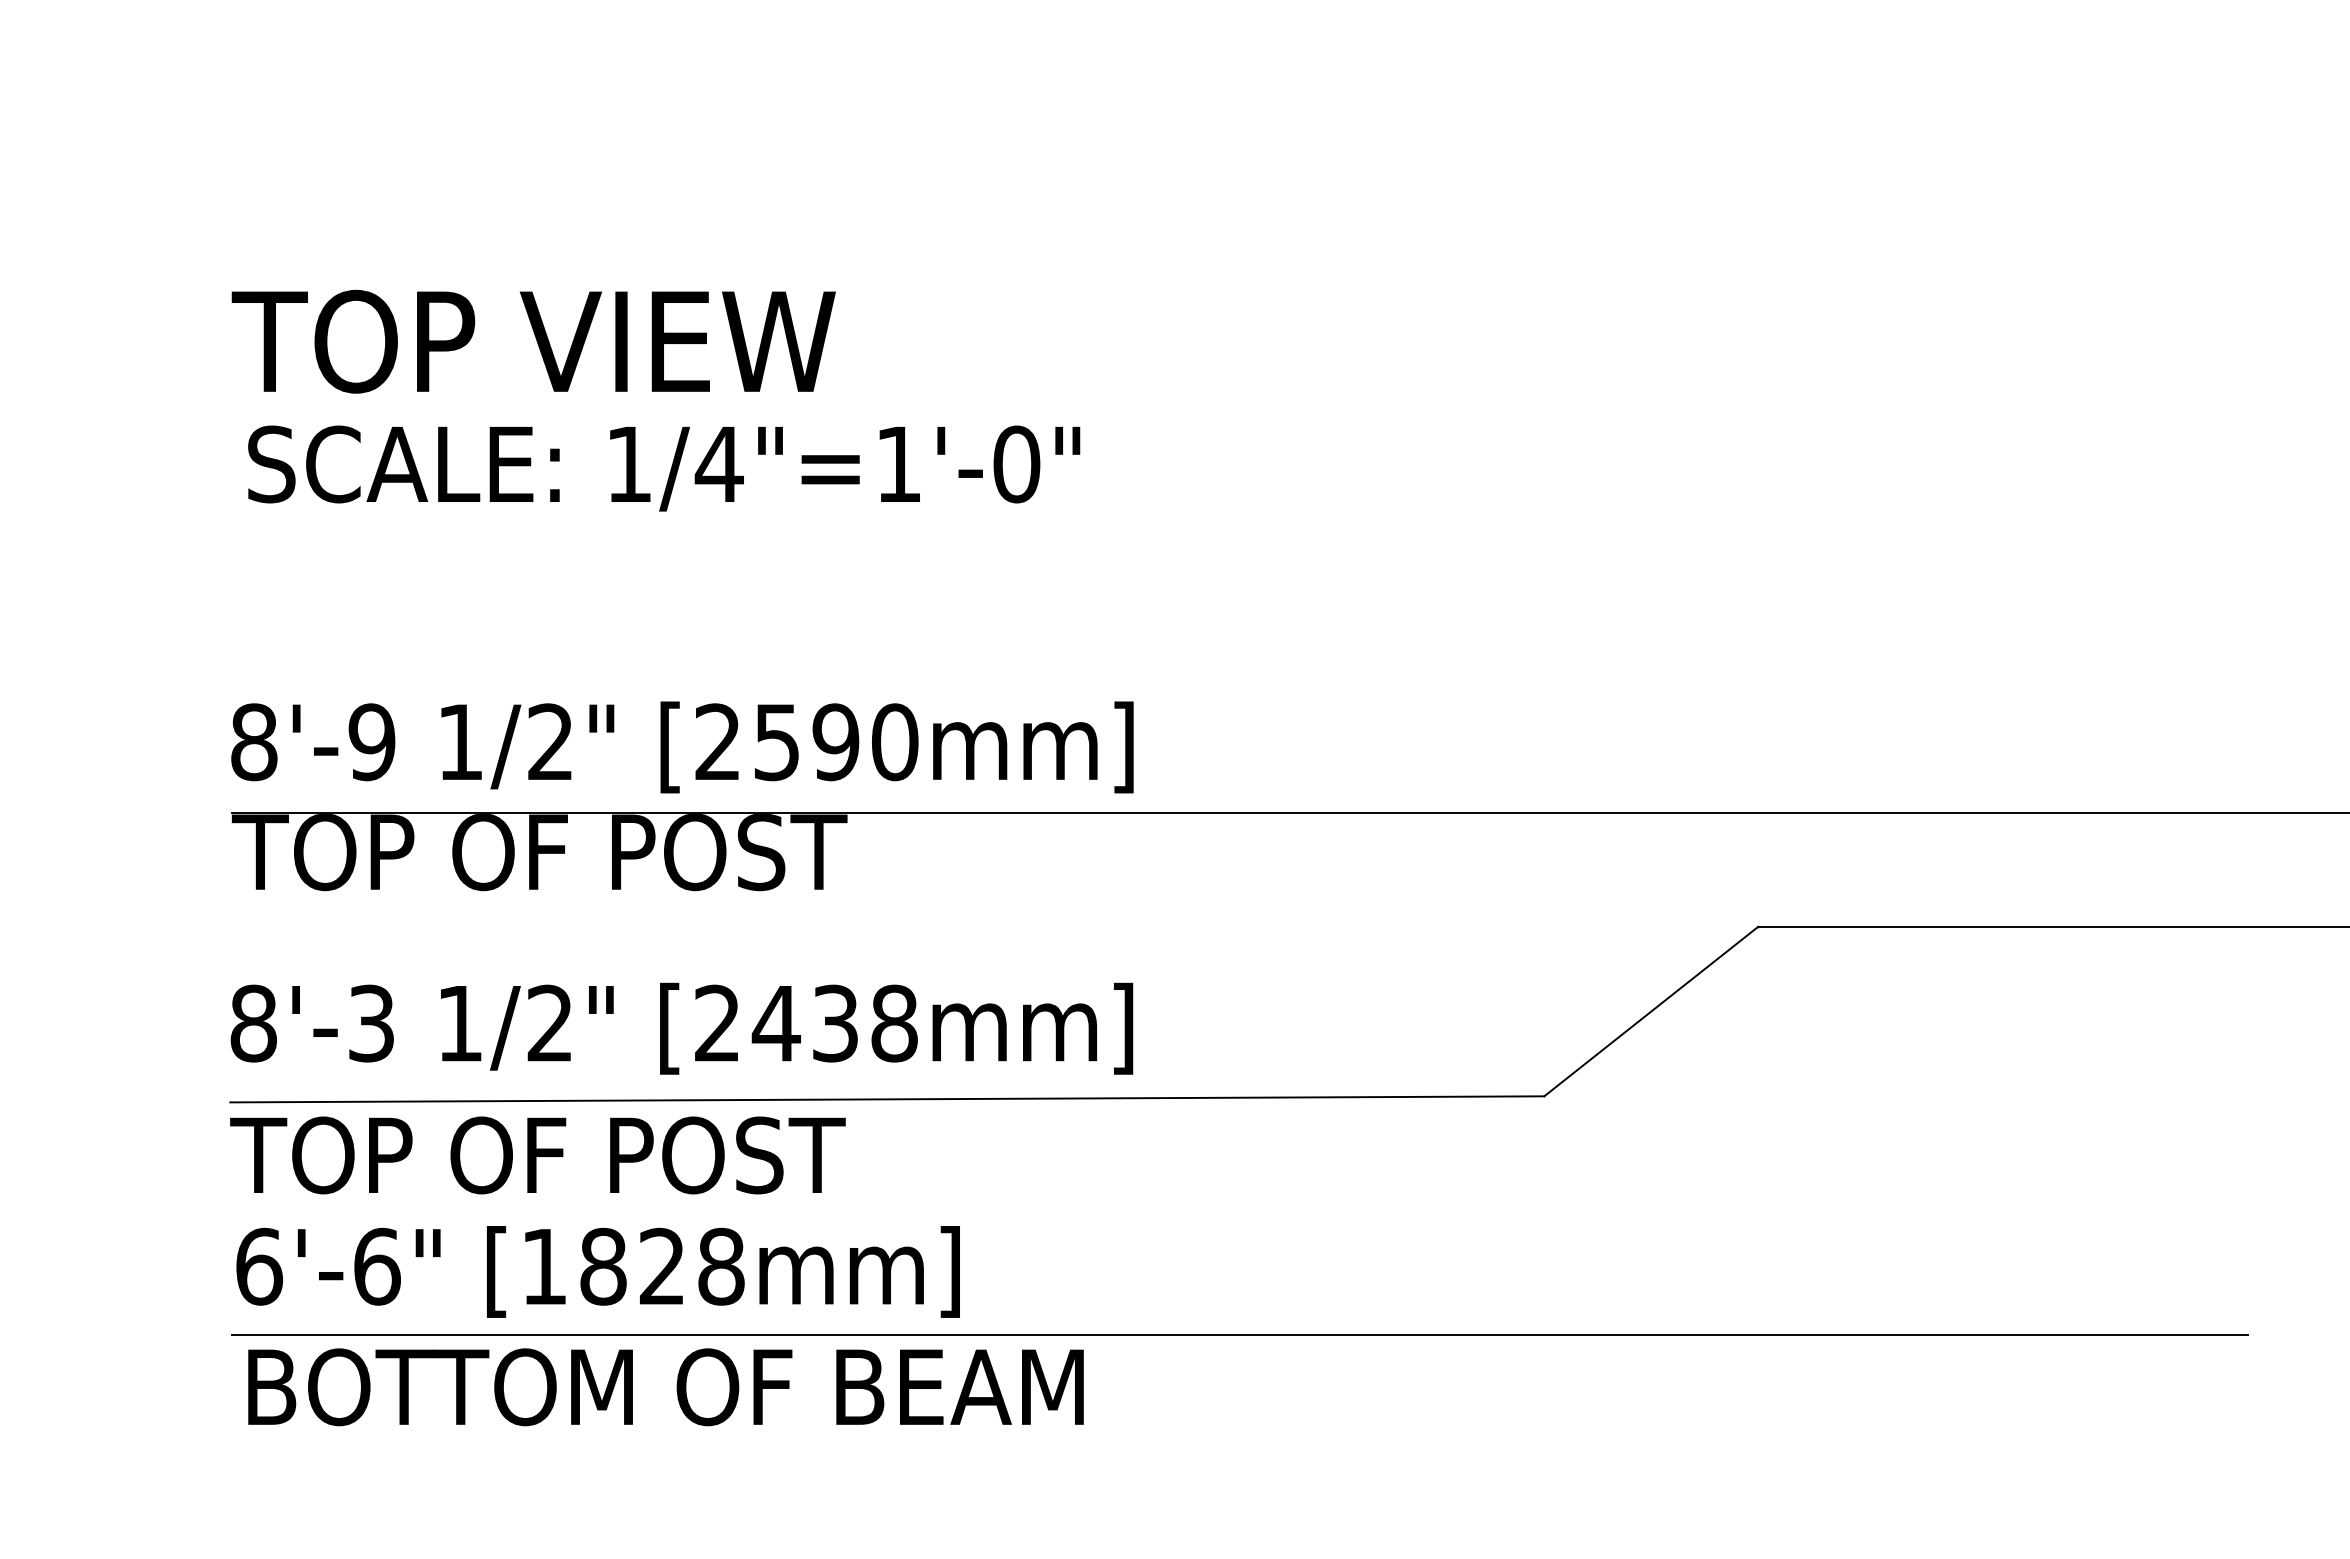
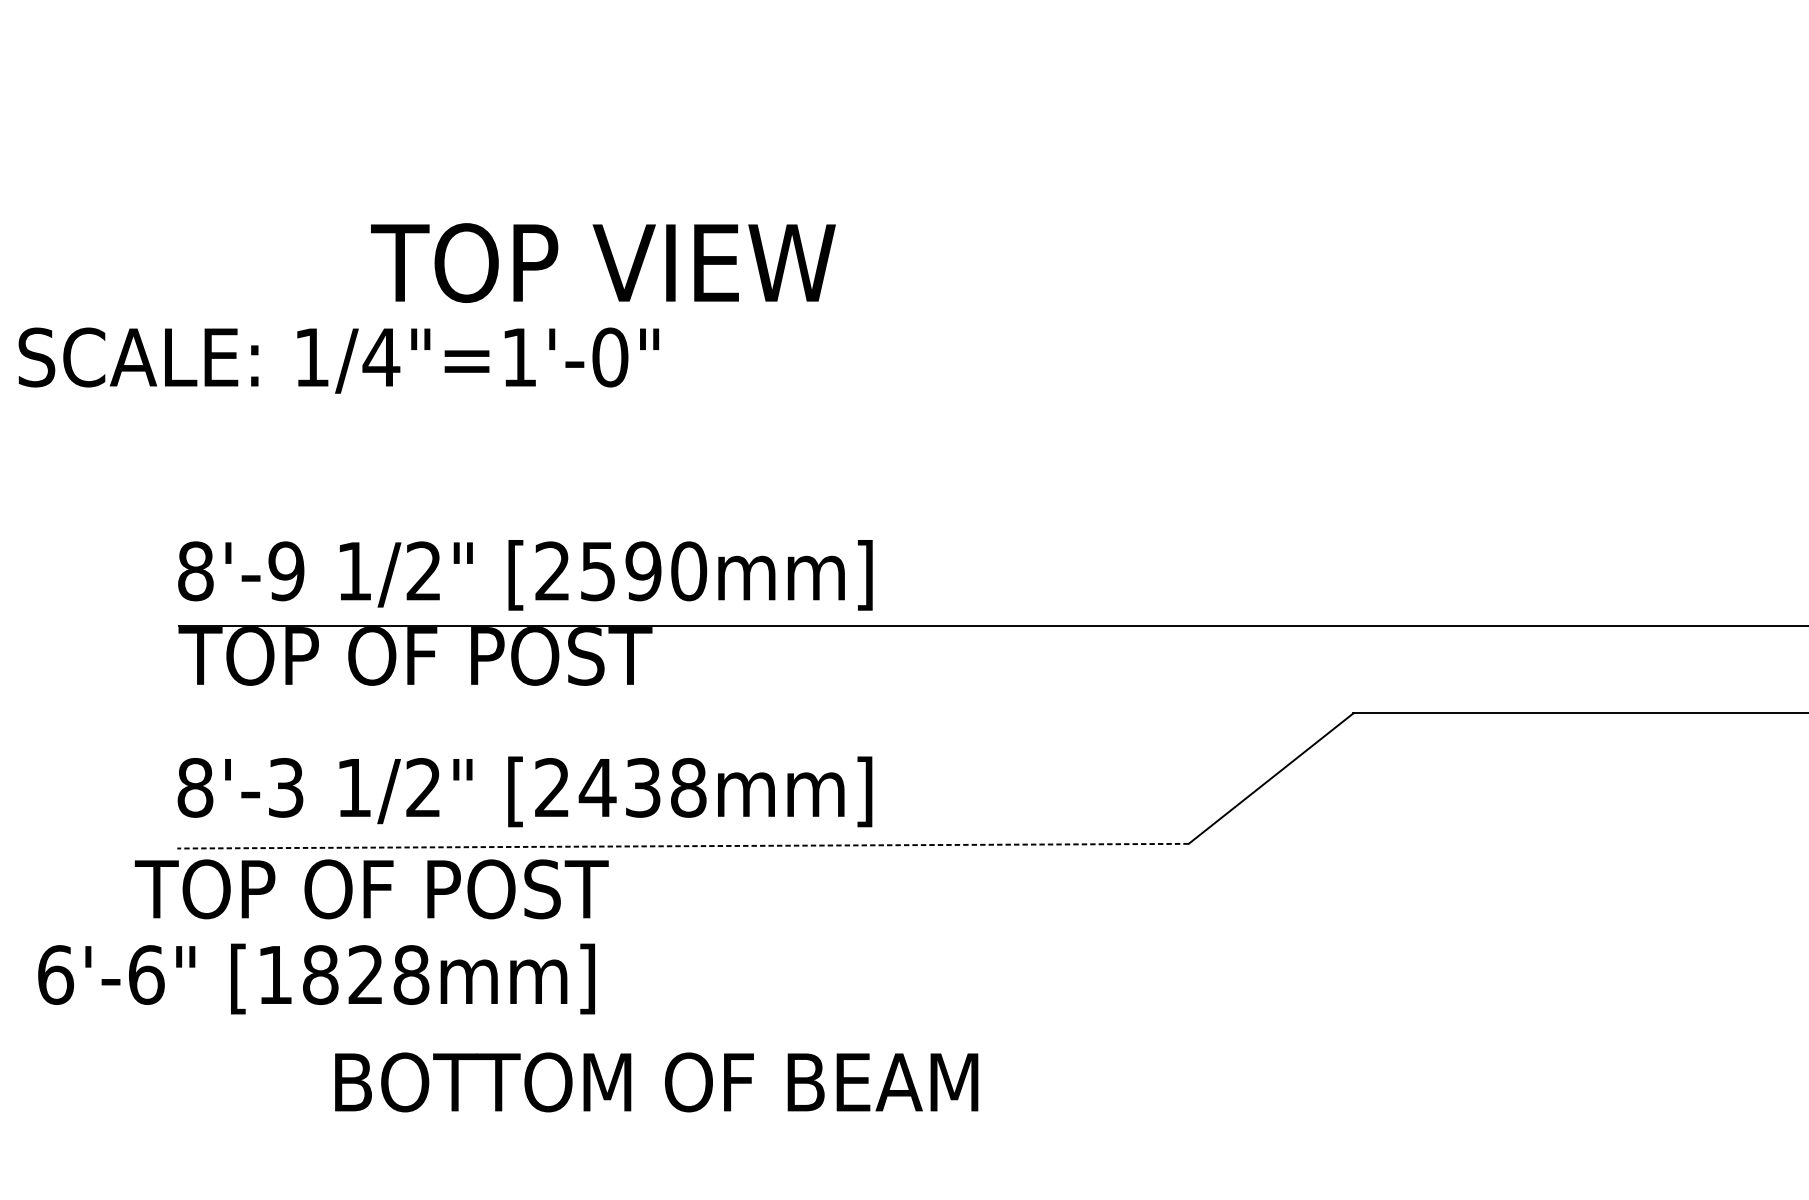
text: (533, 341) -> (603, 262), moved
text: (664, 468) -> (339, 360), moved
line: (887, 1099) -> (683, 846), solid -> dashed
text: (537, 1155) -> (371, 889), moved
text: (597, 1271) -> (316, 978), moved
line: (1240, 1334) -> (954, 1027), removed
text: (665, 1387) -> (656, 1082), moved

